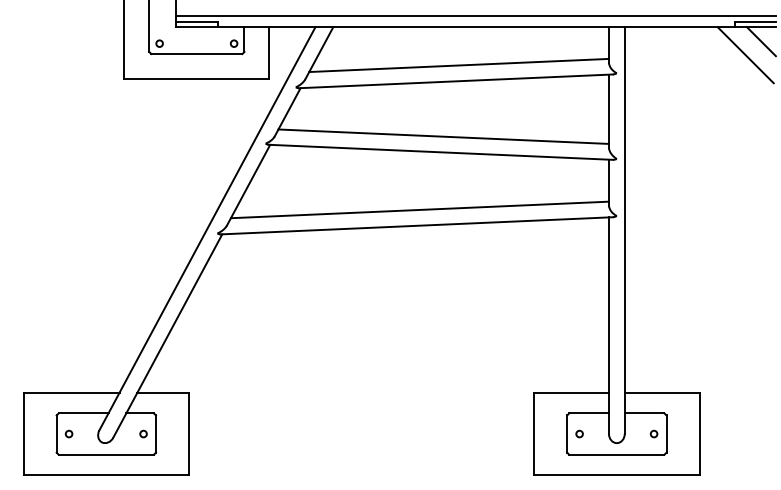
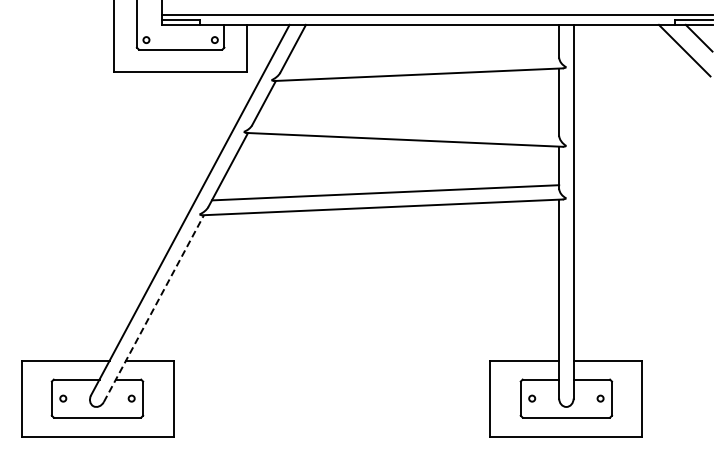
line: (459, 65) -> (421, 60), removed
line: (443, 136) -> (407, 125), removed
line: (167, 335) -> (153, 308), solid -> dashed

